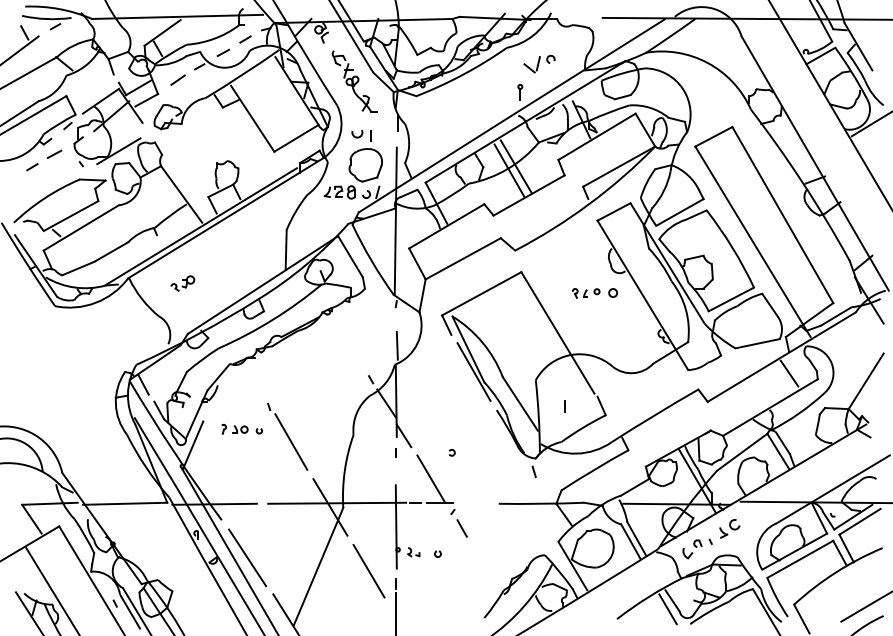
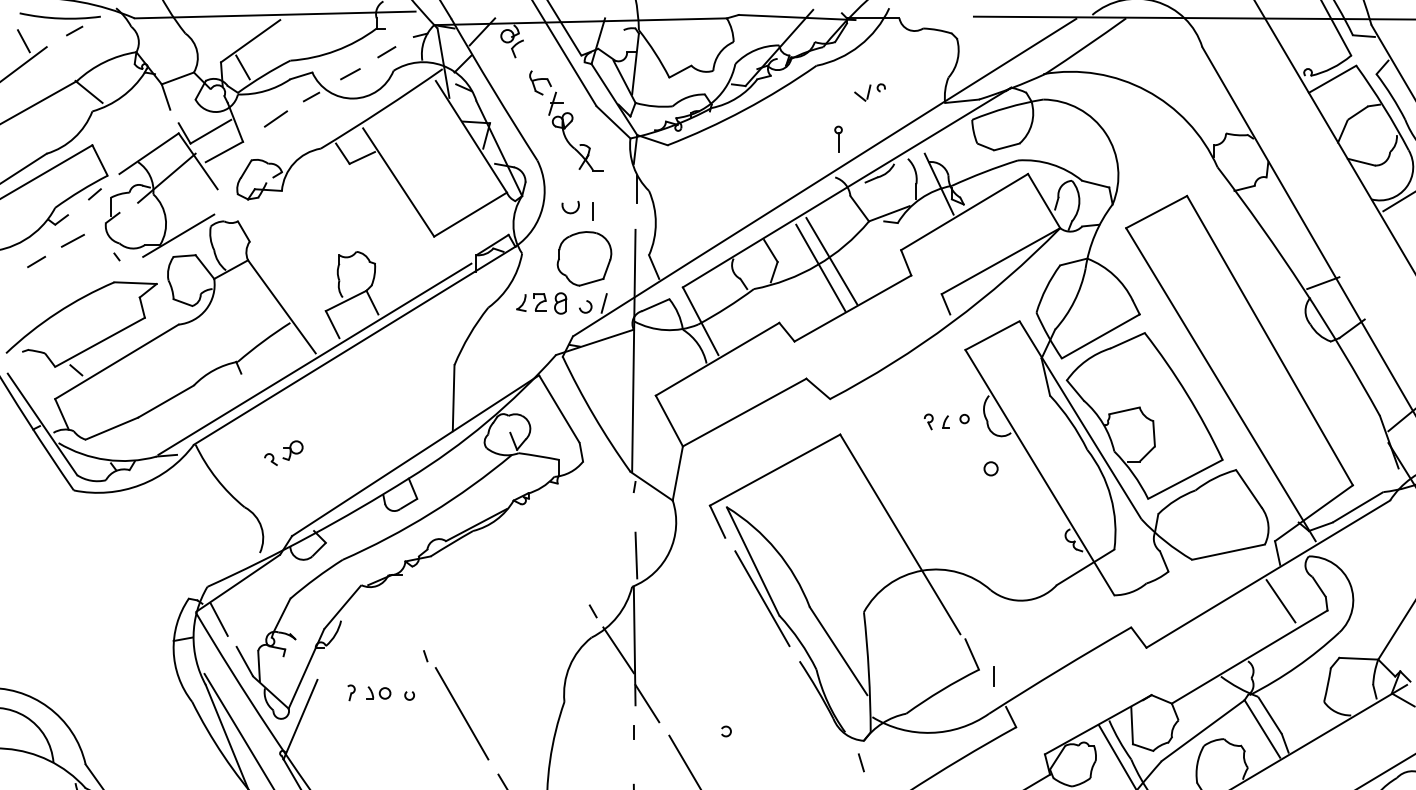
part: (539, 63) -> (870, 91), size x0.6
part: (586, 293) -> (947, 421), moved
line: (564, 406) -> (993, 676), moved

